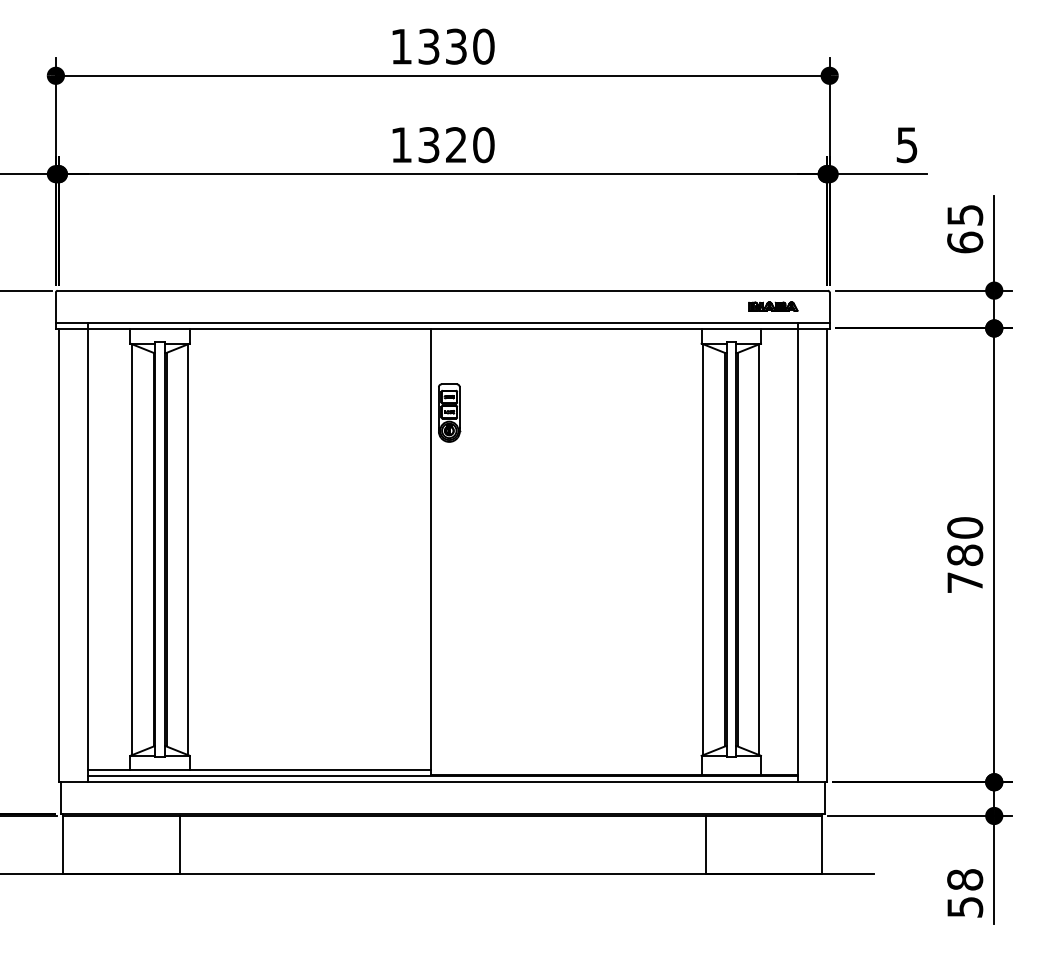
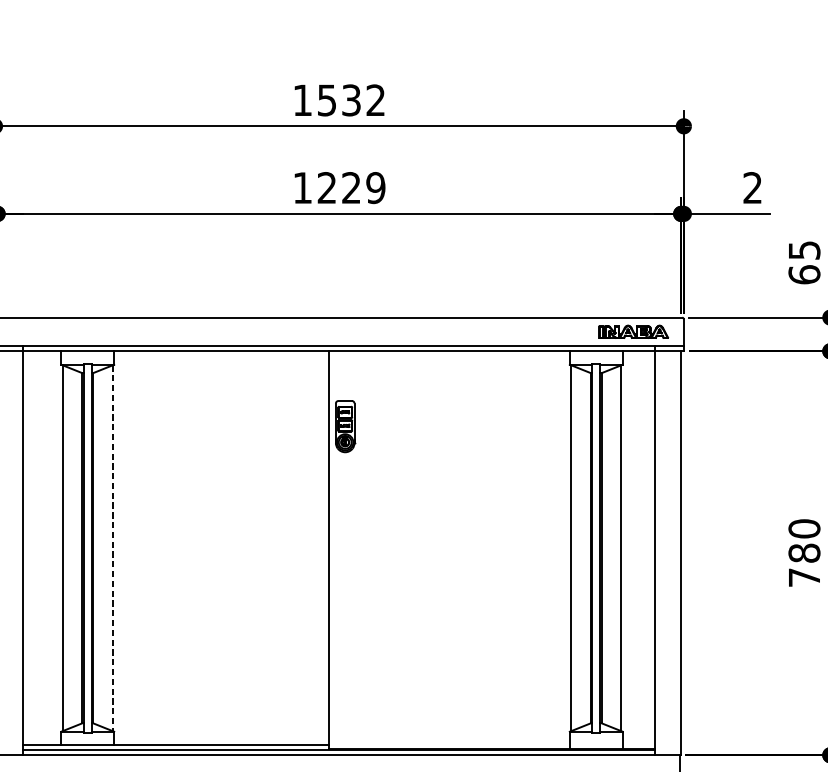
text: (456, 46) -> (351, 100), 1330 -> 1532
text: (456, 145) -> (351, 188), 1320 -> 1229
text: (906, 145) -> (752, 188), 5 -> 2
part: (773, 306) -> (633, 331), size x1.6
line: (188, 550) -> (113, 548), solid -> dashed

